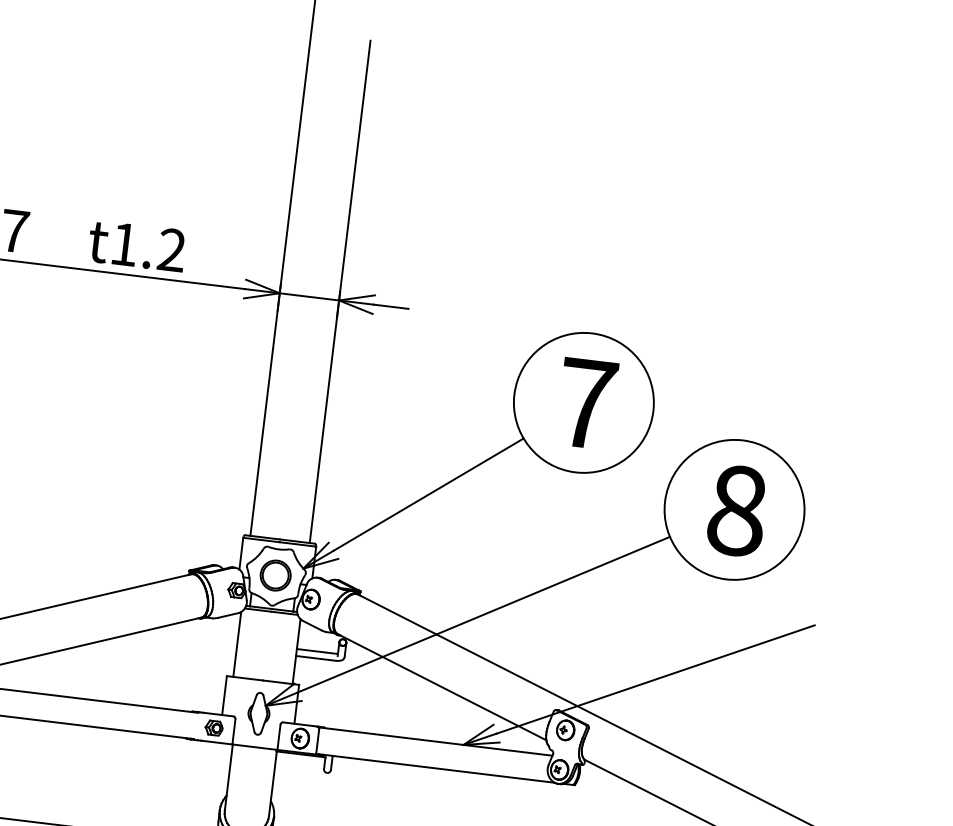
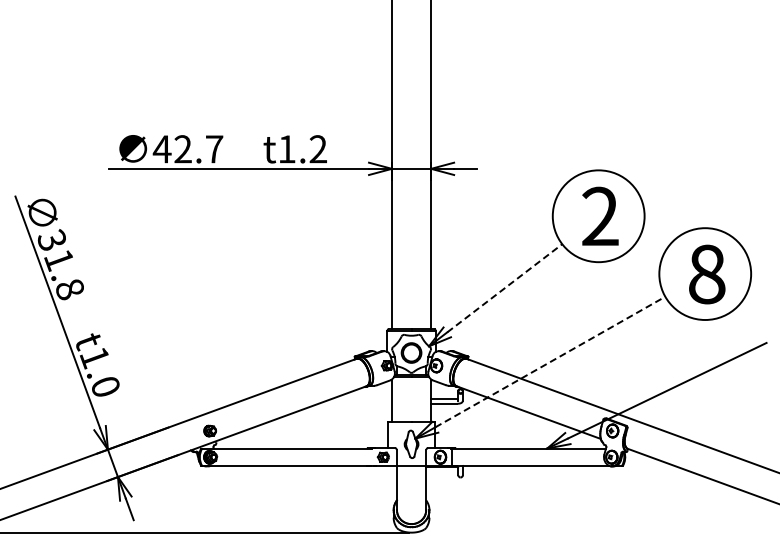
text: (586, 402) -> (600, 215), 7 -> 2
line: (429, 493) -> (505, 287), solid -> dashed
line: (484, 613) -> (550, 361), solid -> dashed

